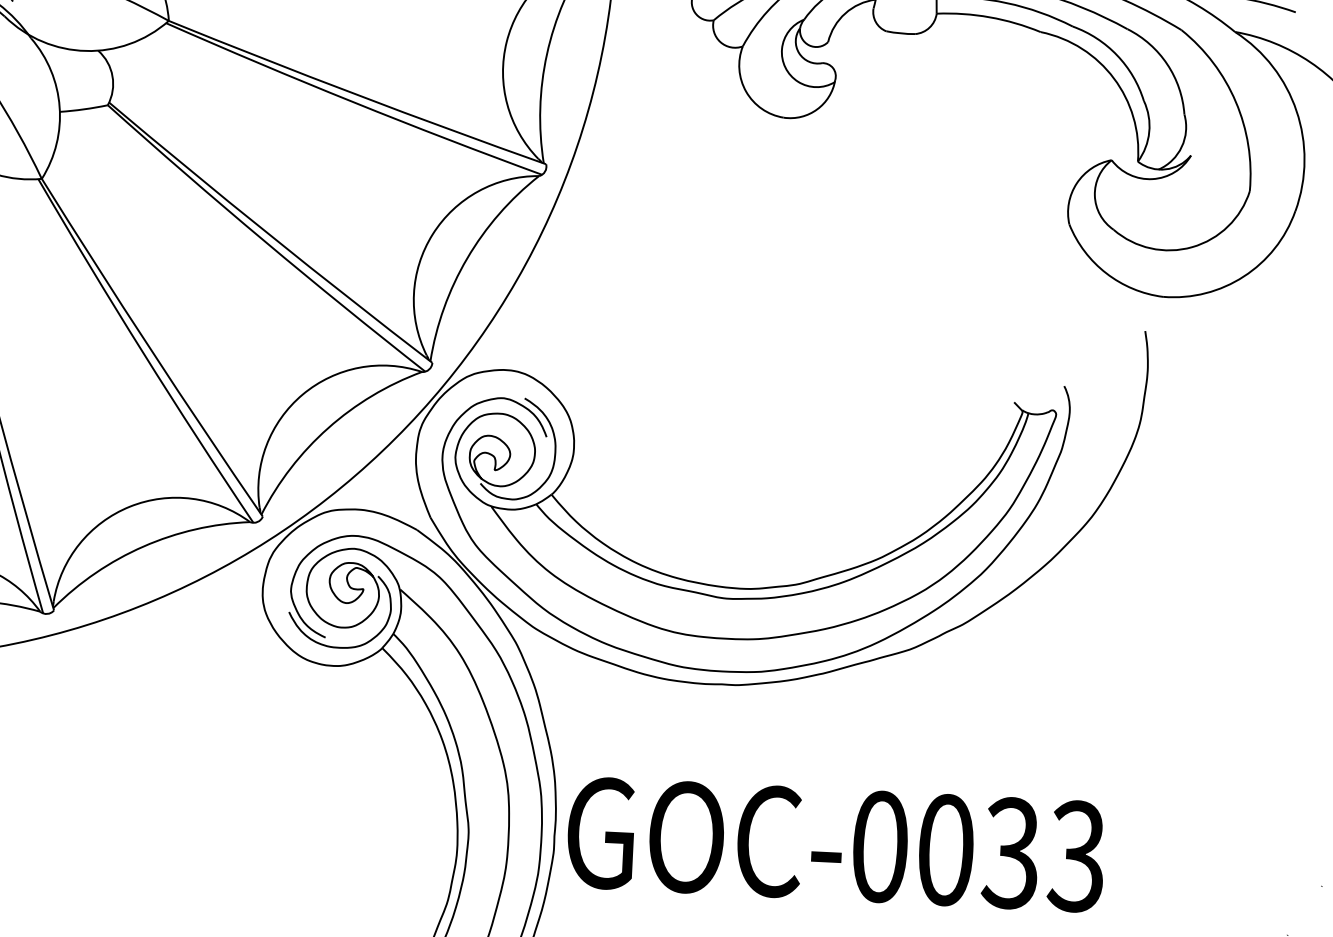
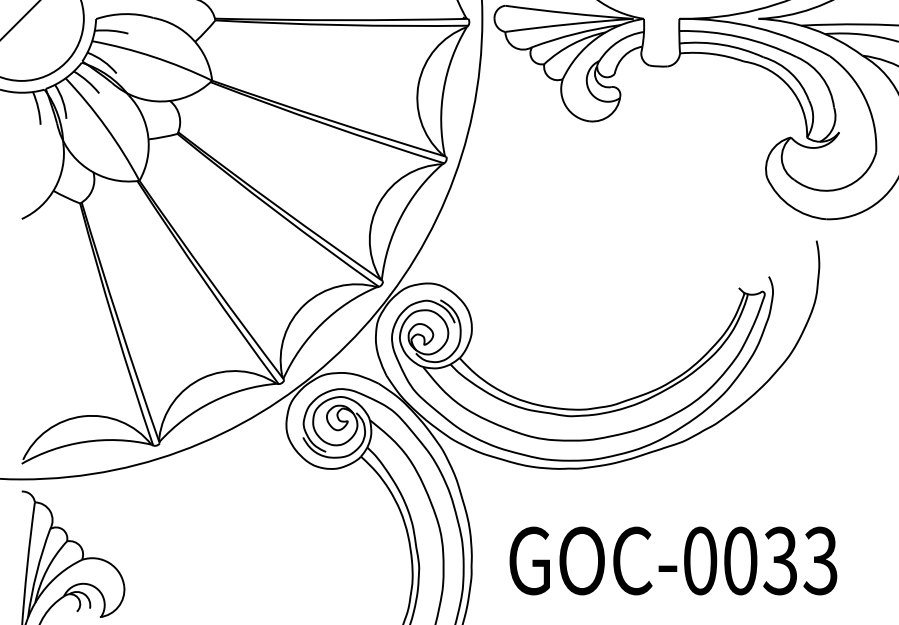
text: (836, 843) -> (673, 560), moved

